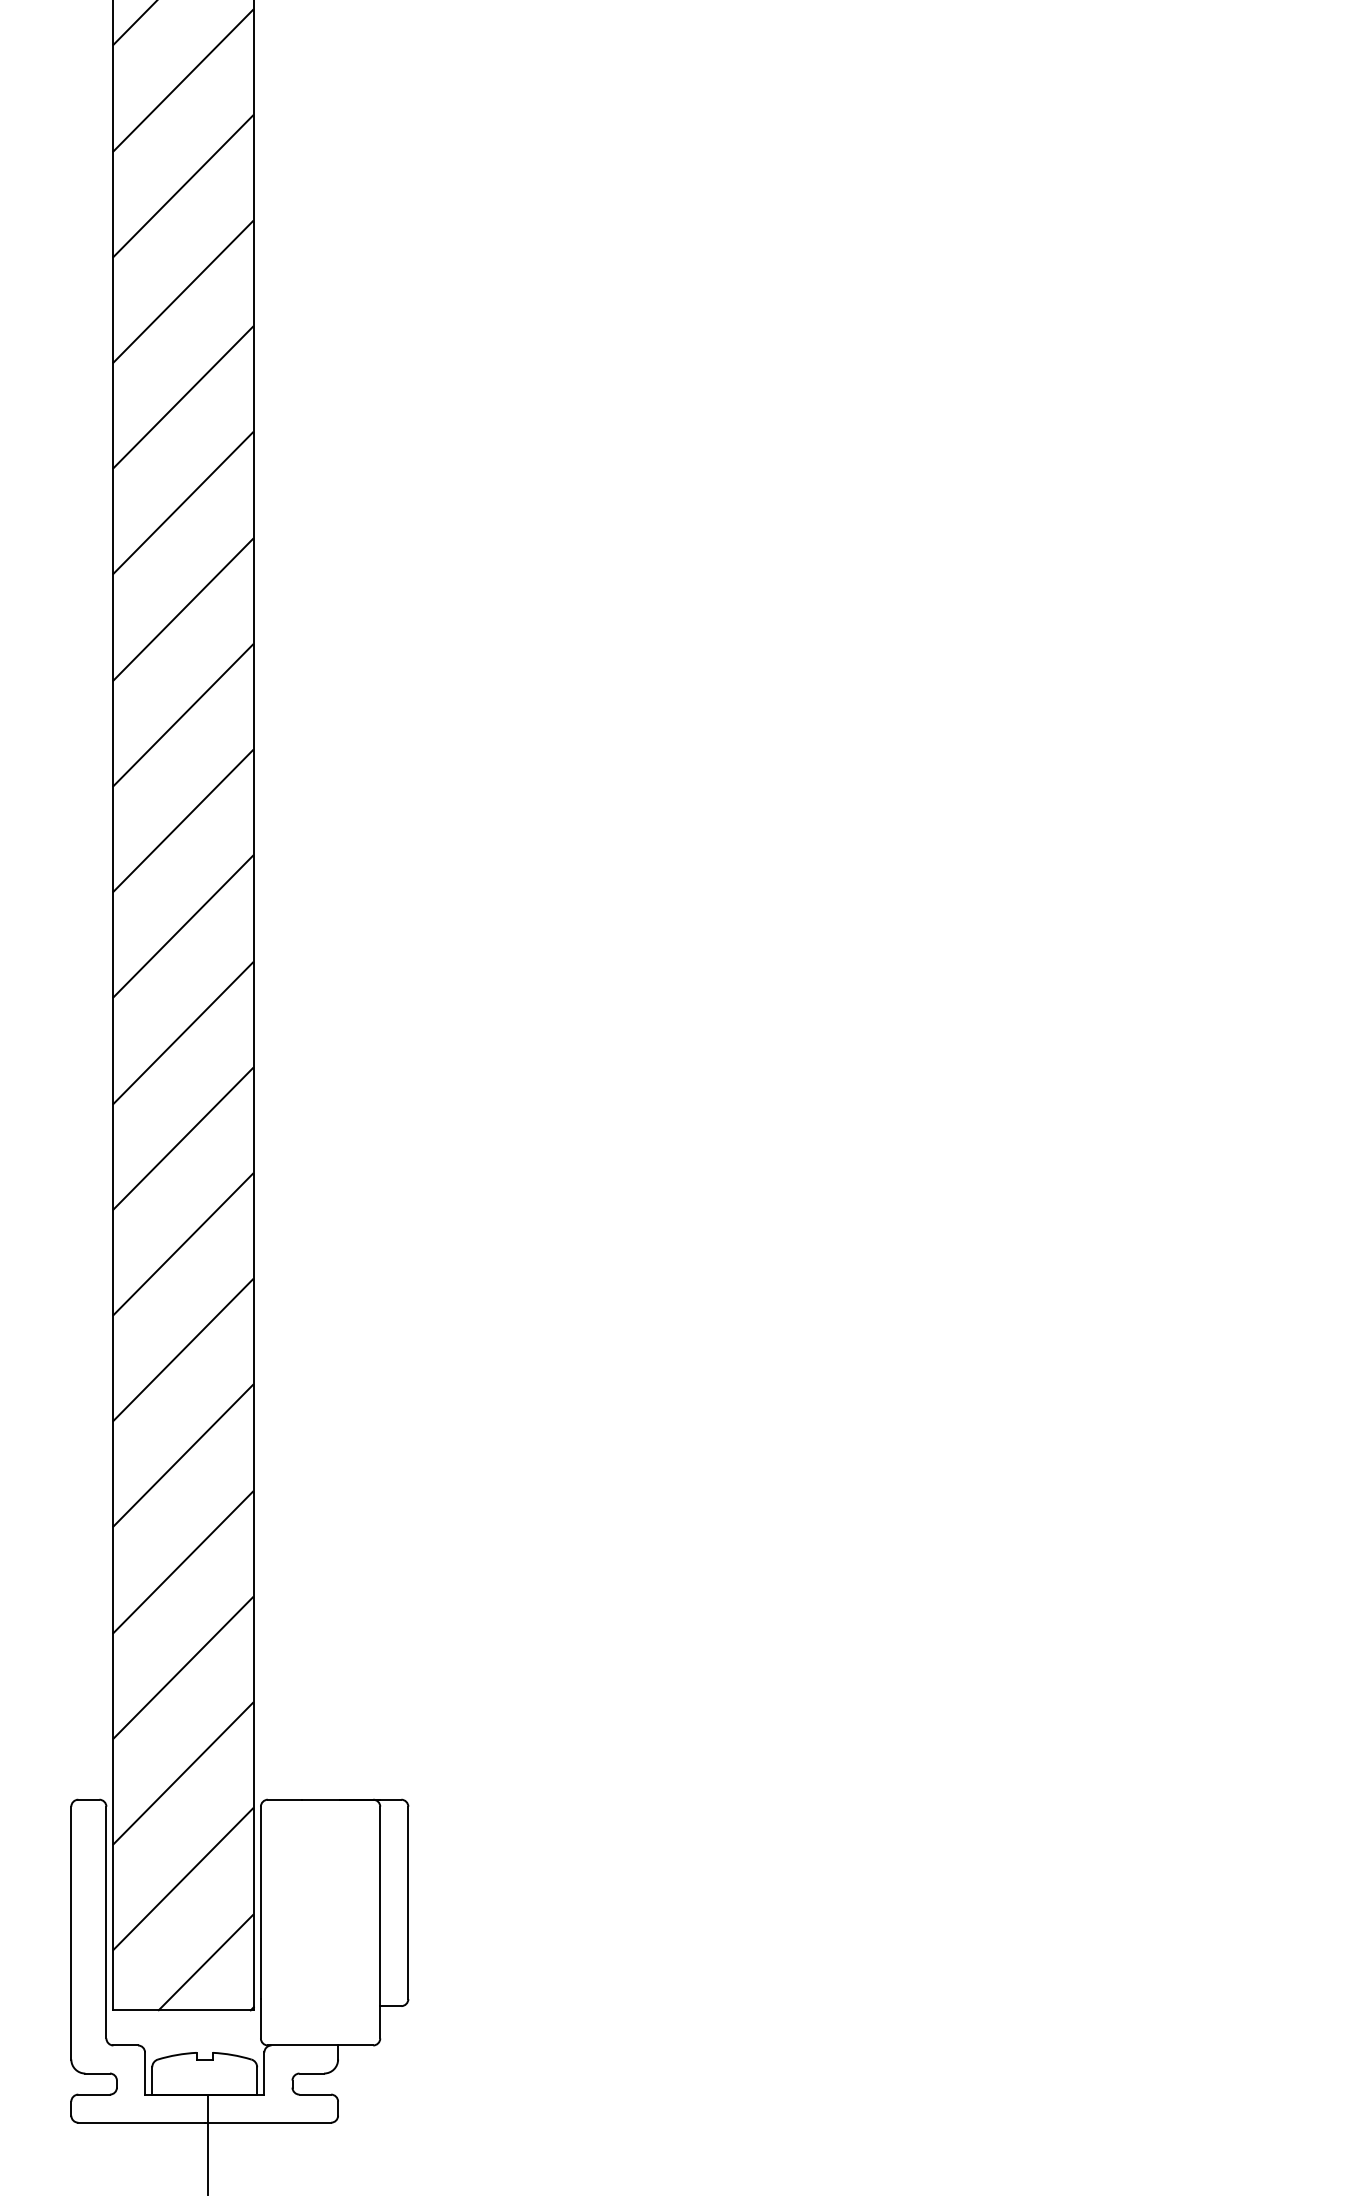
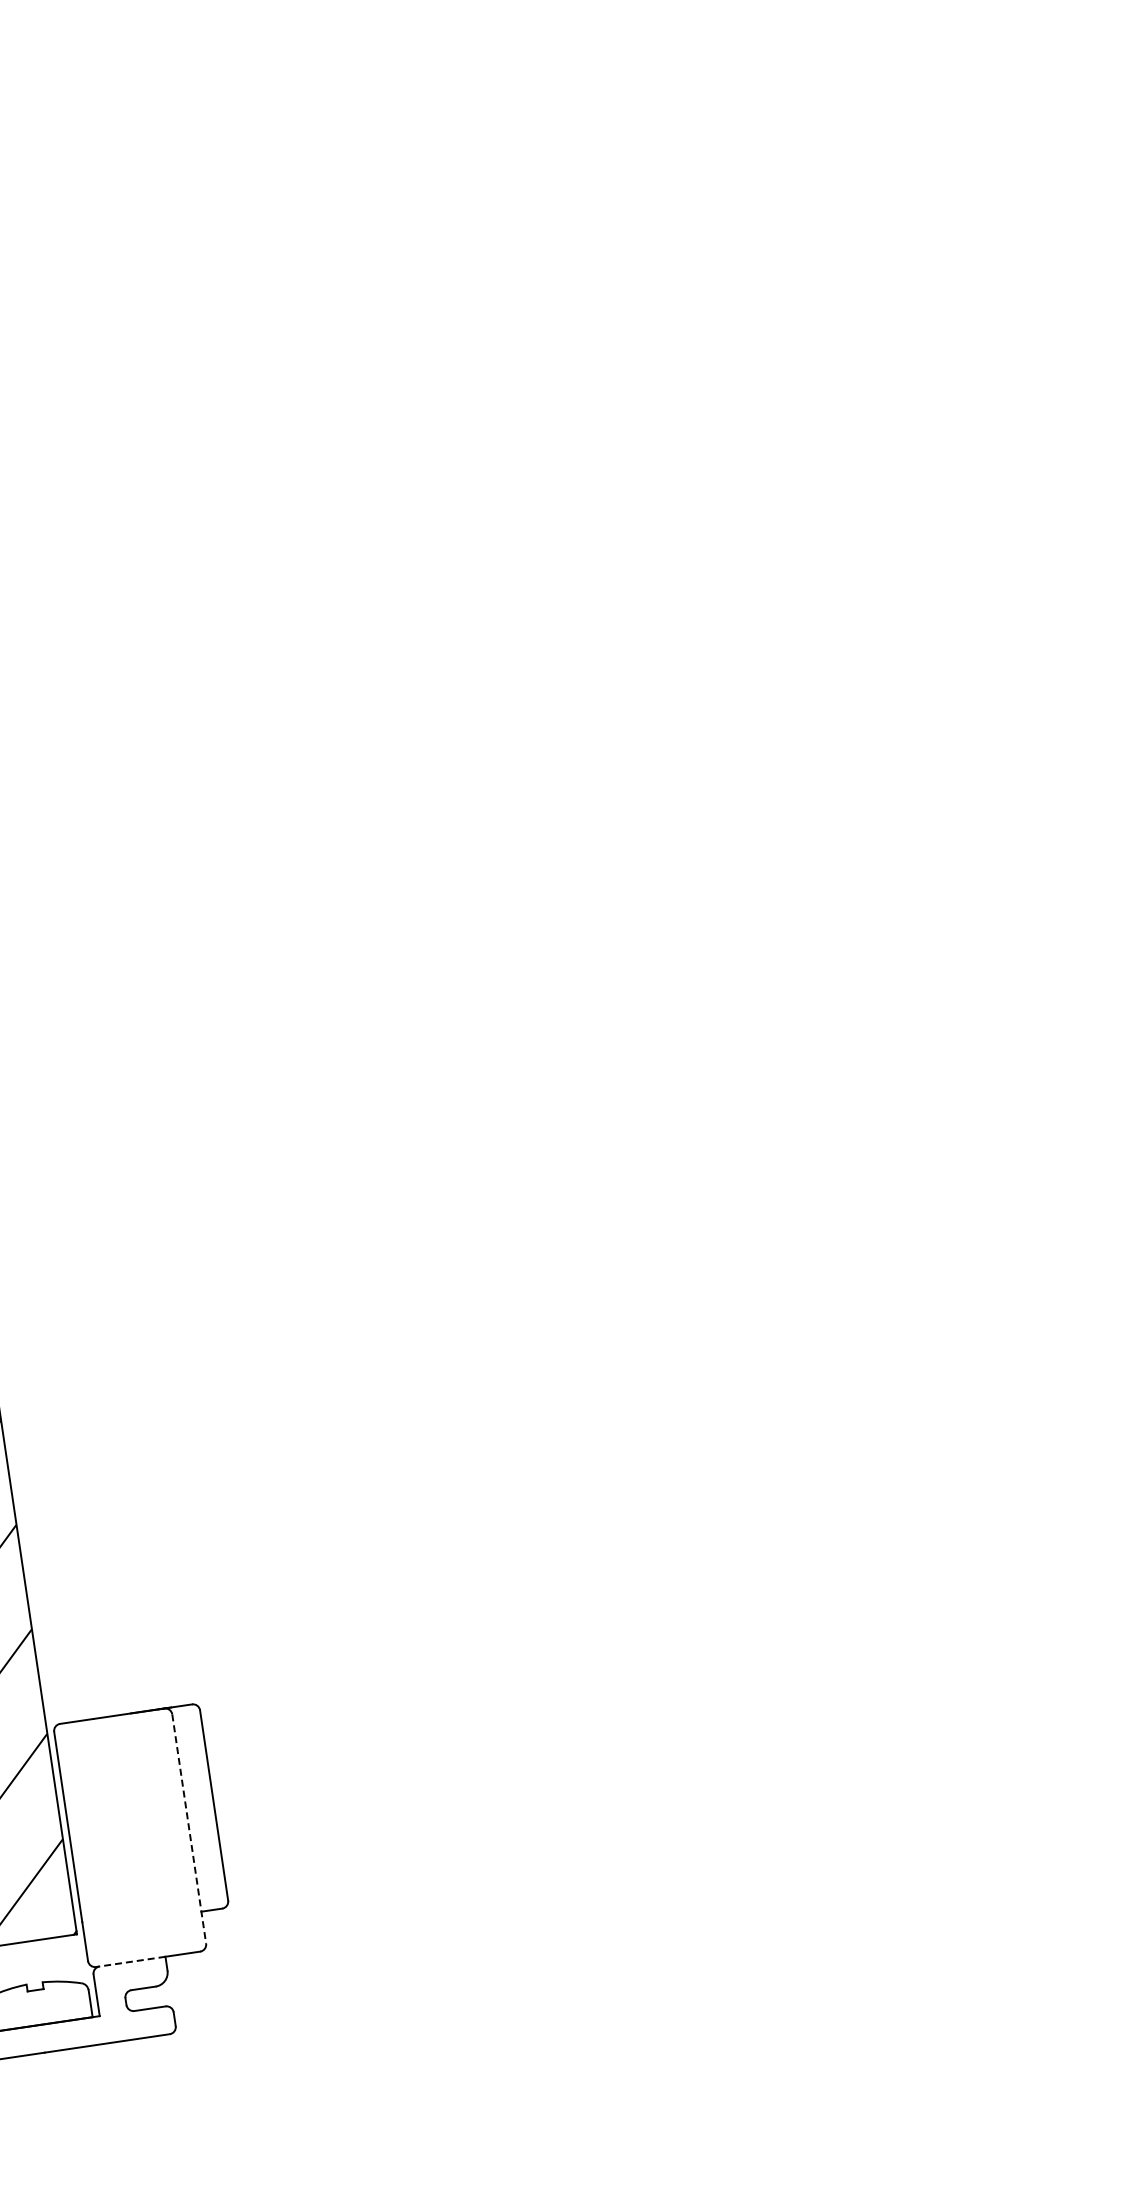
line: (380, 1922) -> (189, 1828), solid -> dashed
line: (302, 2045) -> (130, 1961), solid -> dashed
line: (208, 2144) -> (51, 2073), removed

